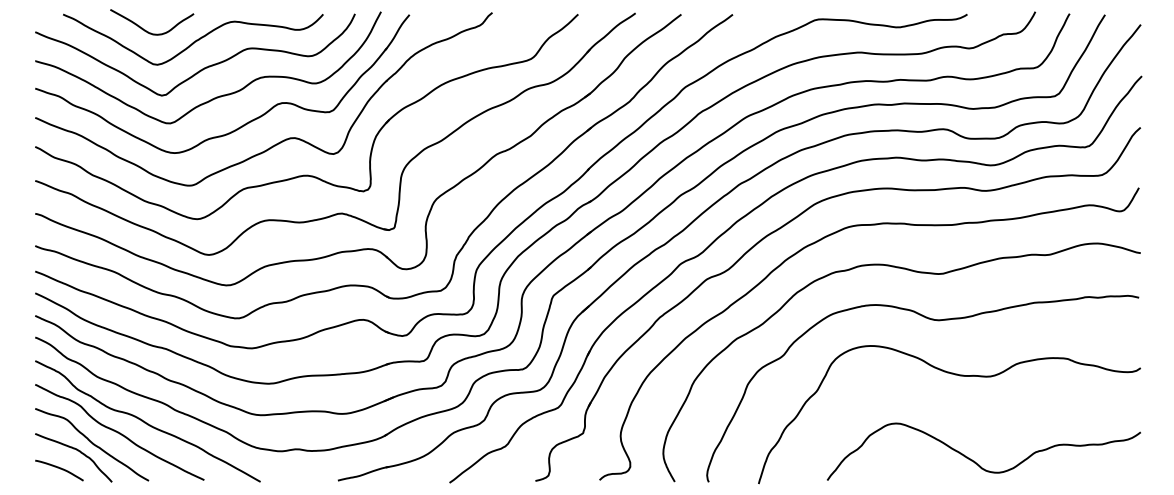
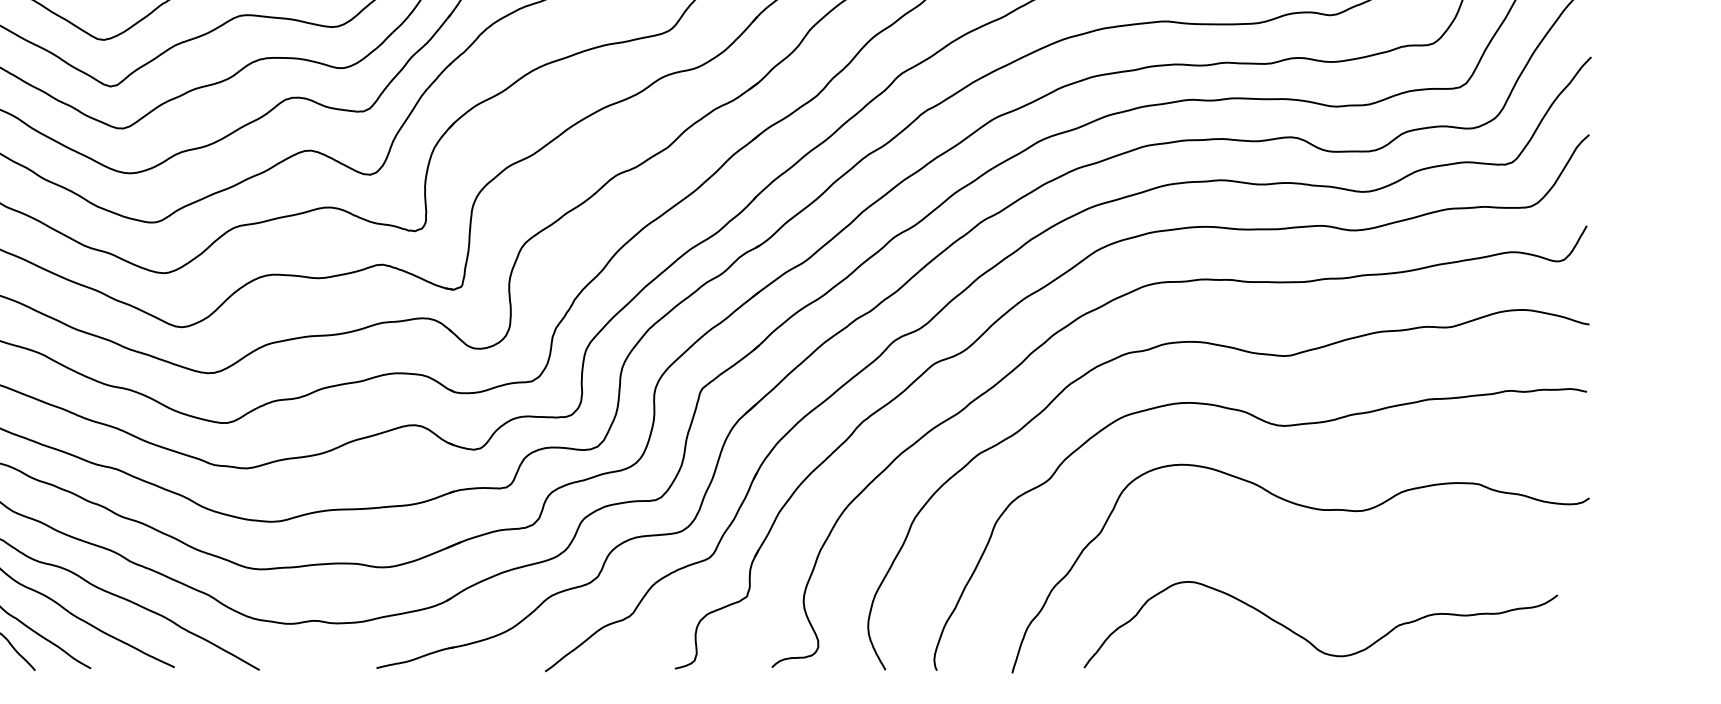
curve: (974, 460) -> (1306, 637), moved

